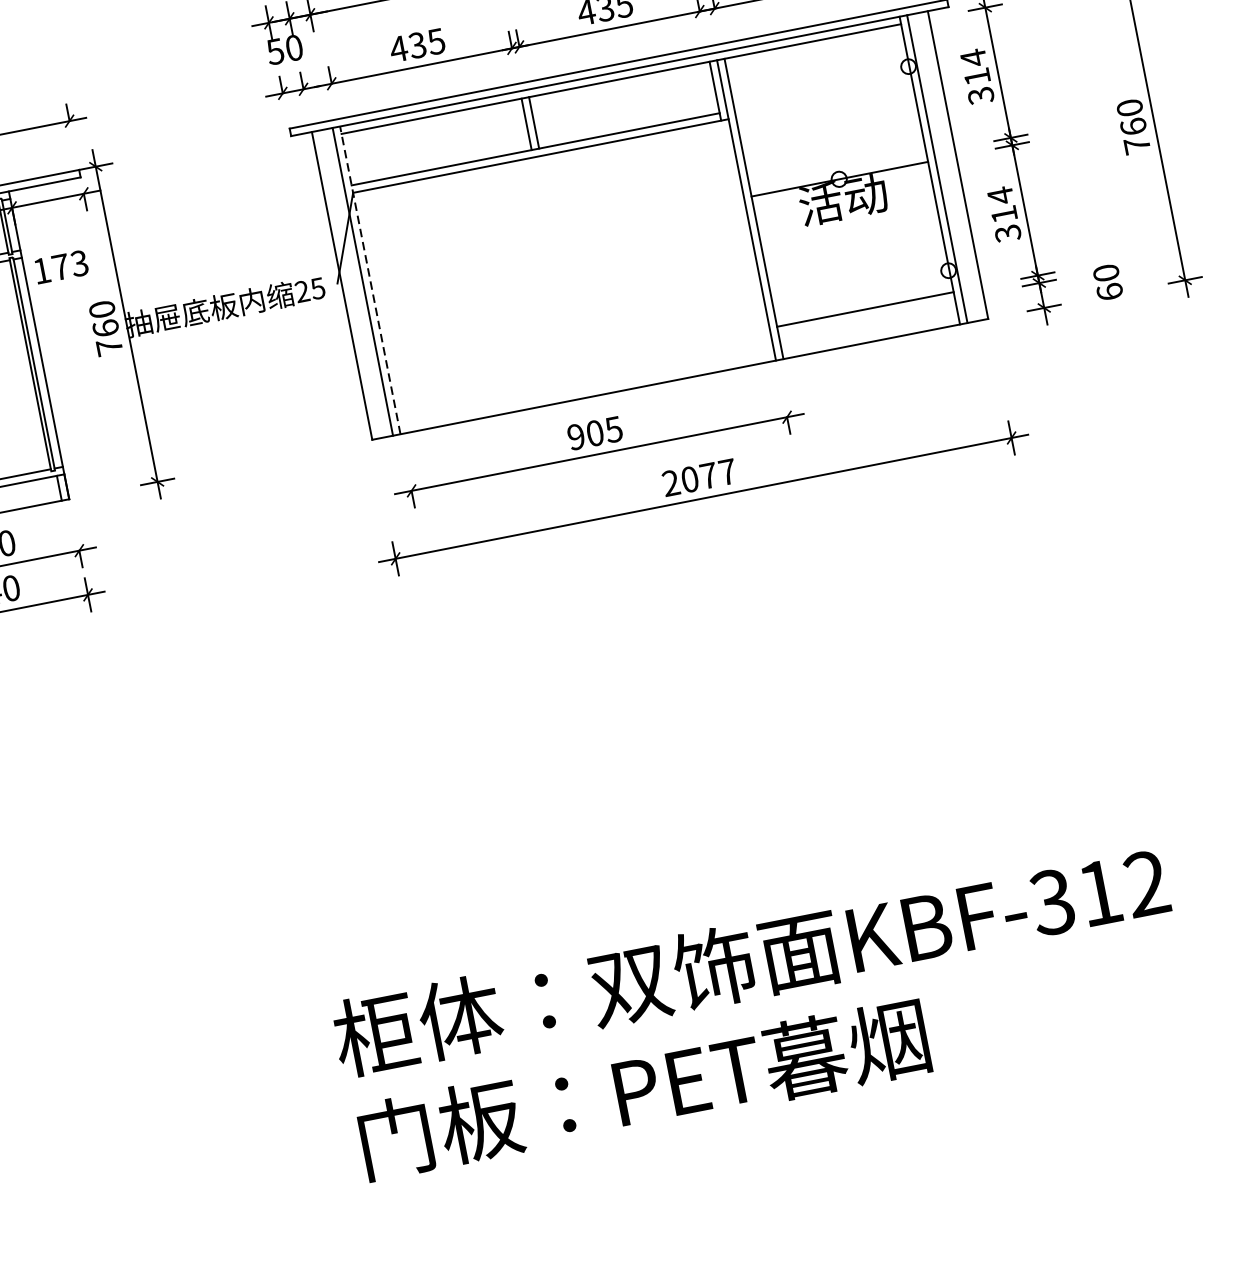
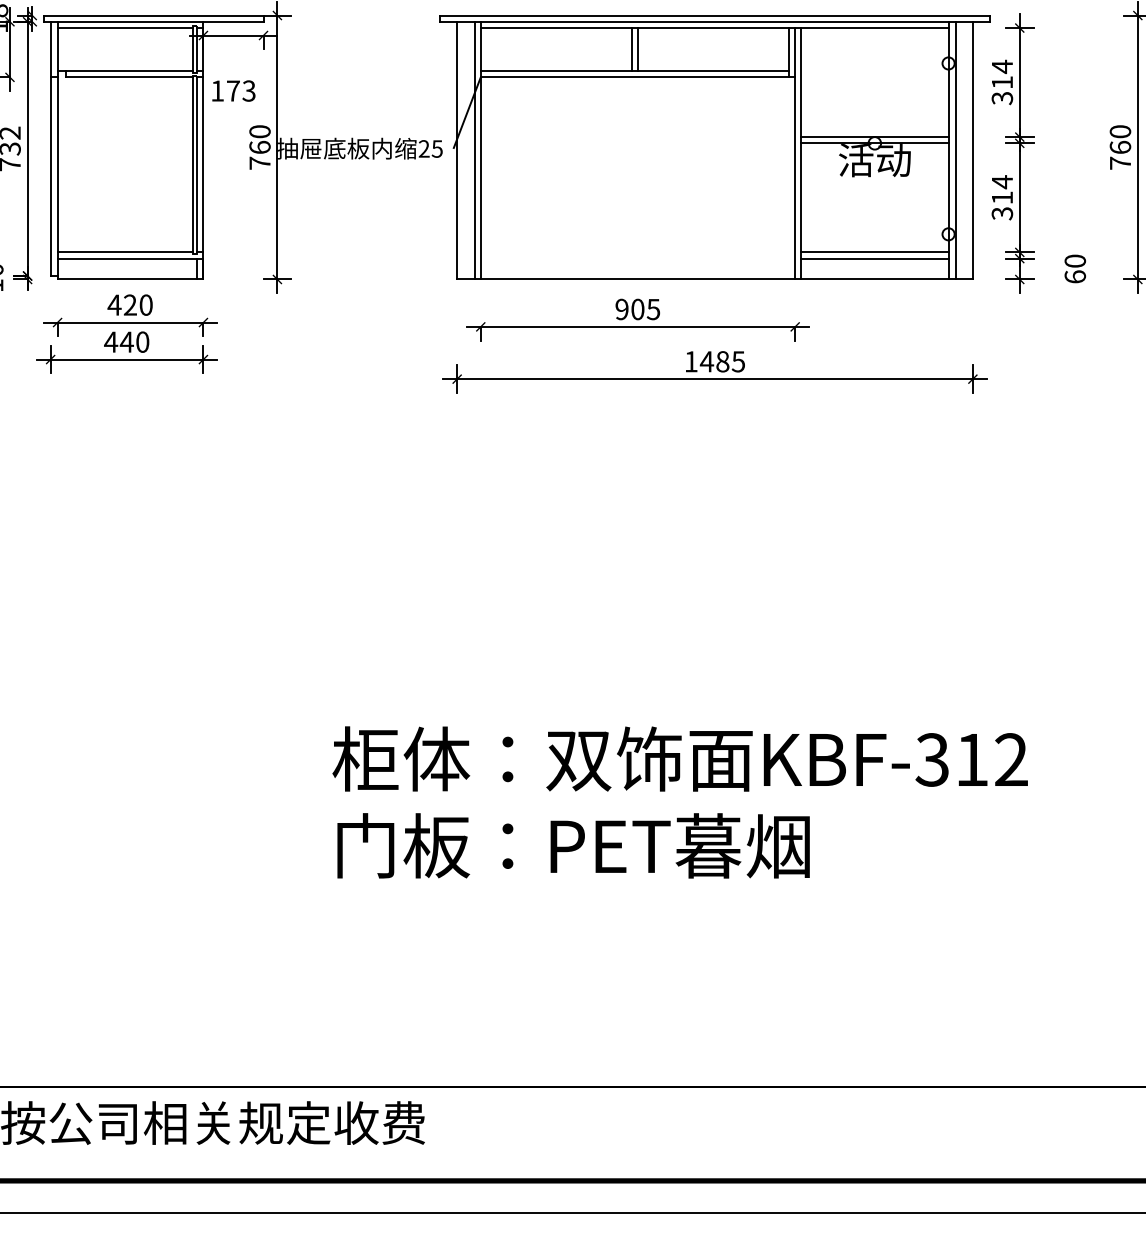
line: (838, 172) -> (875, 137), added
line: (369, 280) -> (480, 150), dashed -> solid
line: (867, 316) -> (875, 258), added
text: (698, 477) -> (714, 361), 2077 -> 1485

